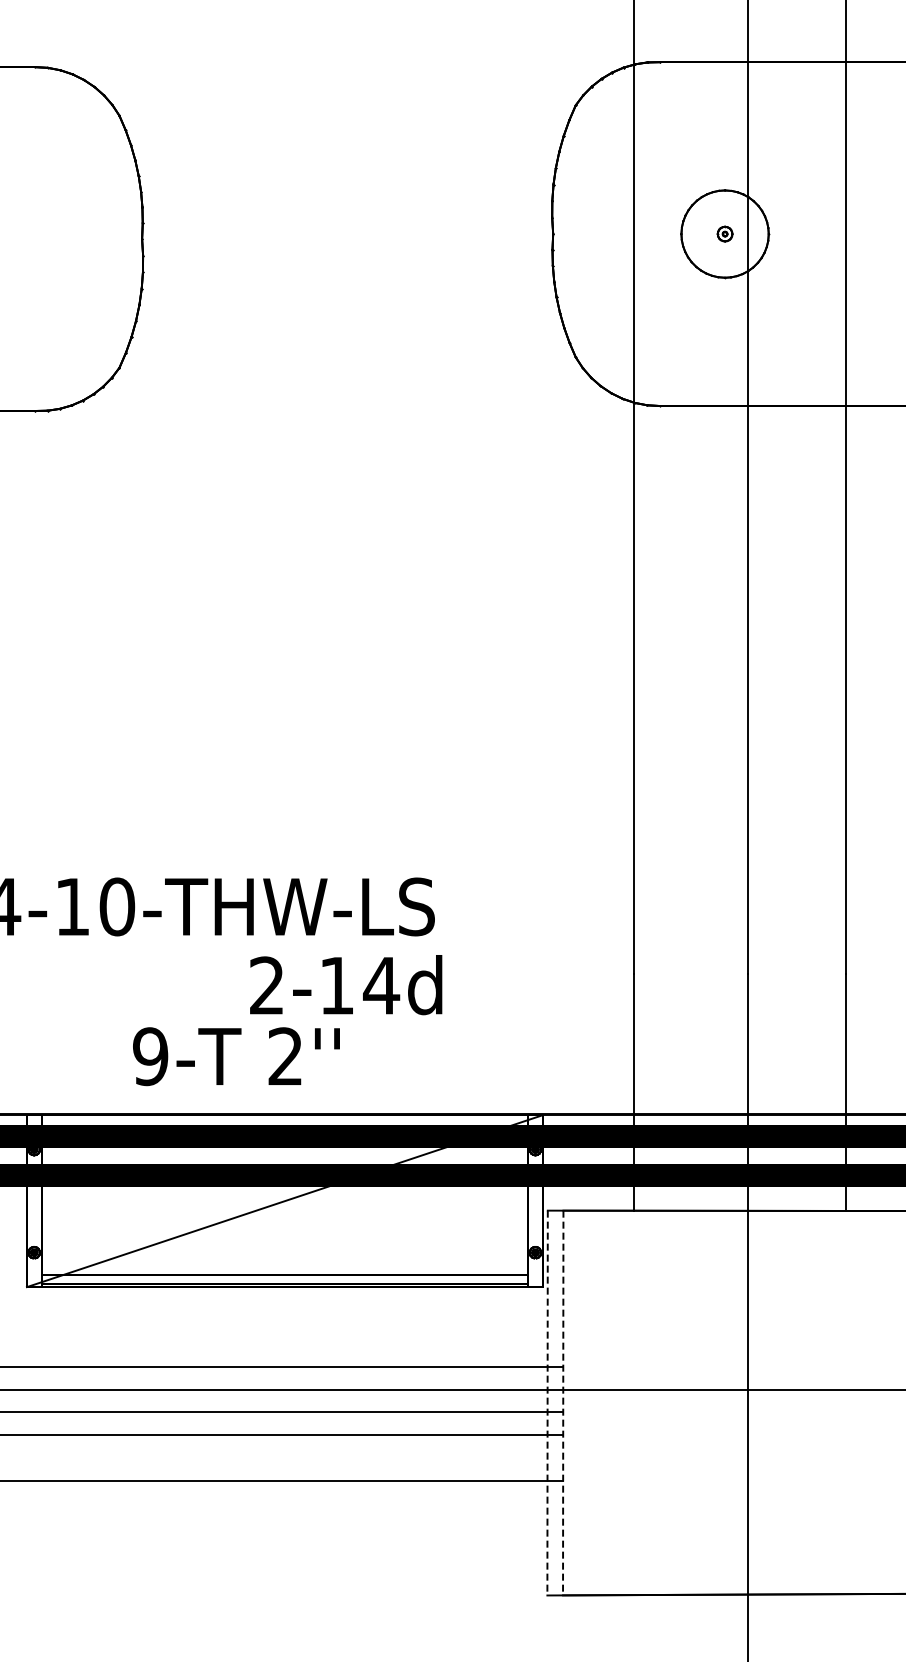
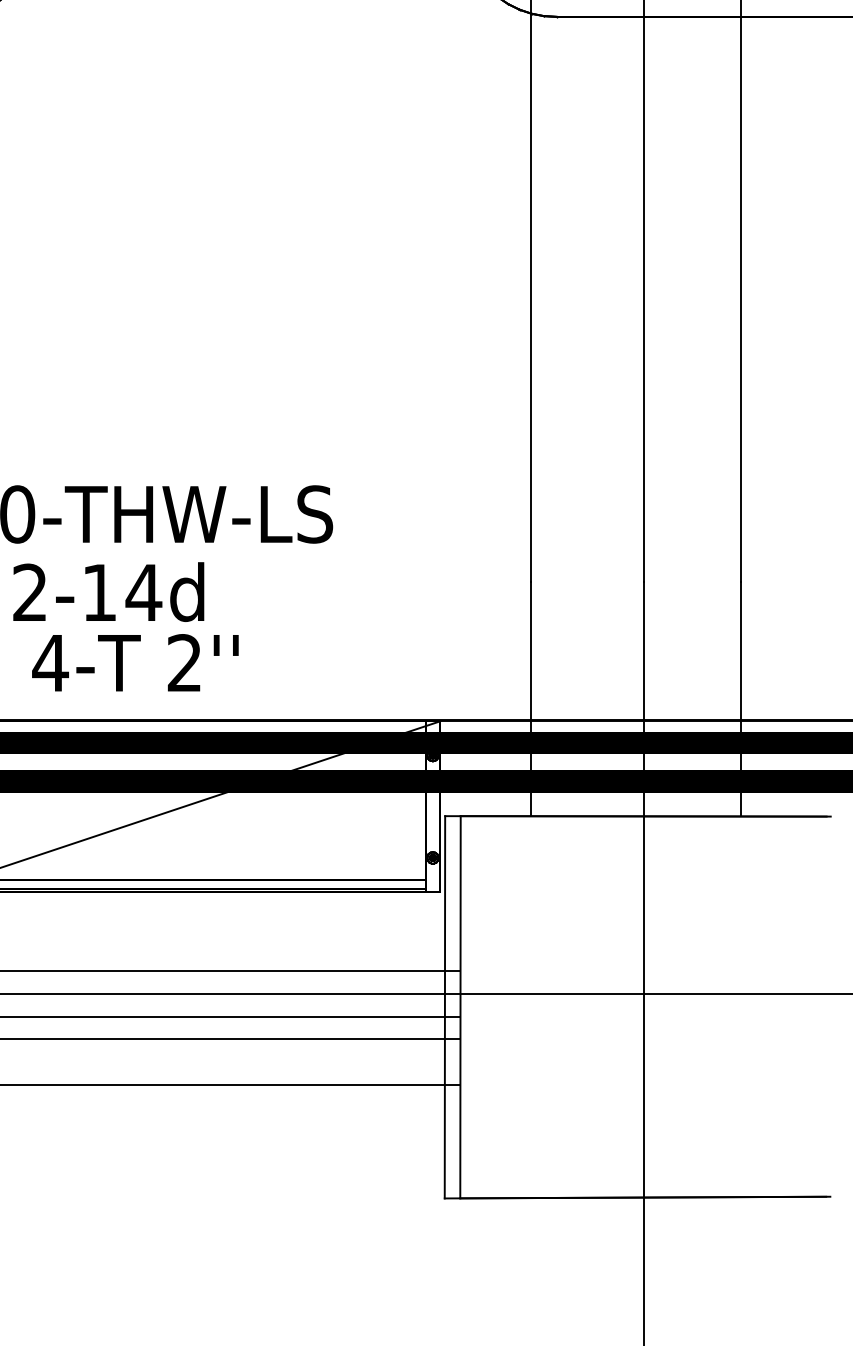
text: (346, 985) -> (109, 592), moved
text: (150, 1056) -> (50, 663), 9-T -> 4-T
line: (547, 1403) -> (444, 1007), dashed -> solid
line: (563, 1403) -> (460, 1007), dashed -> solid

